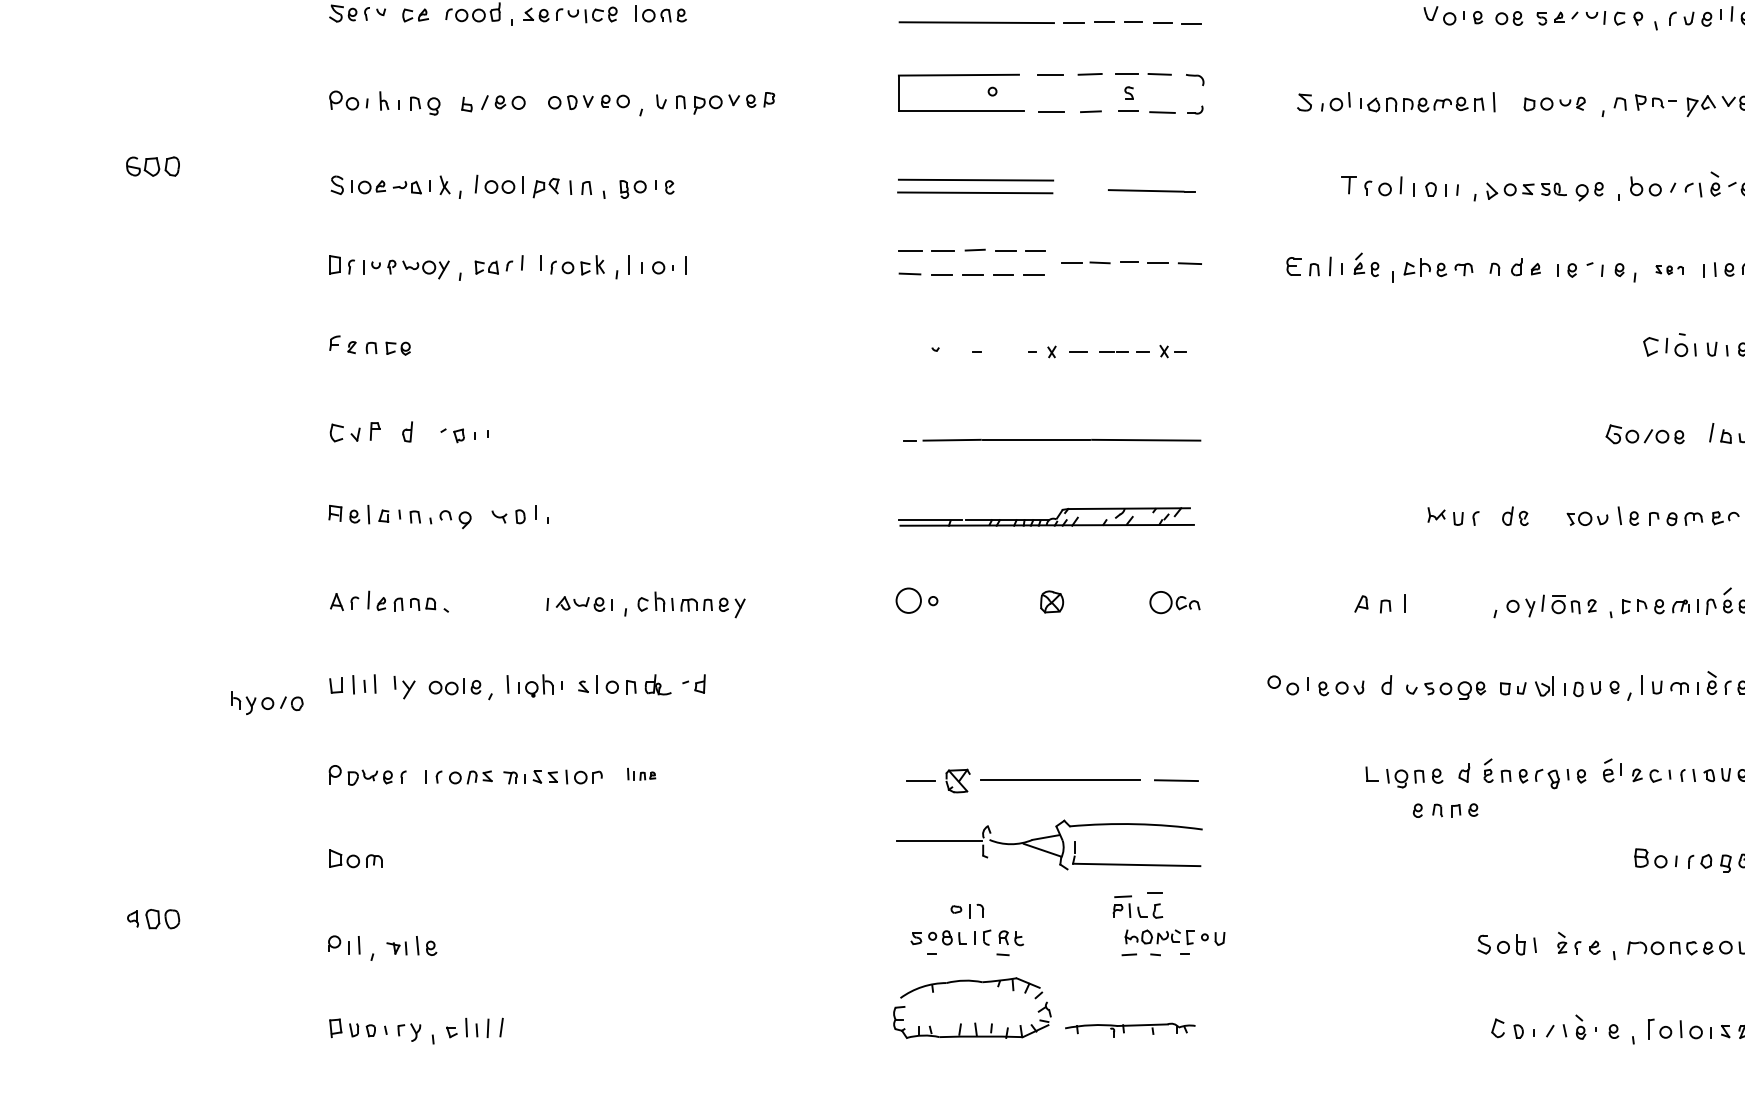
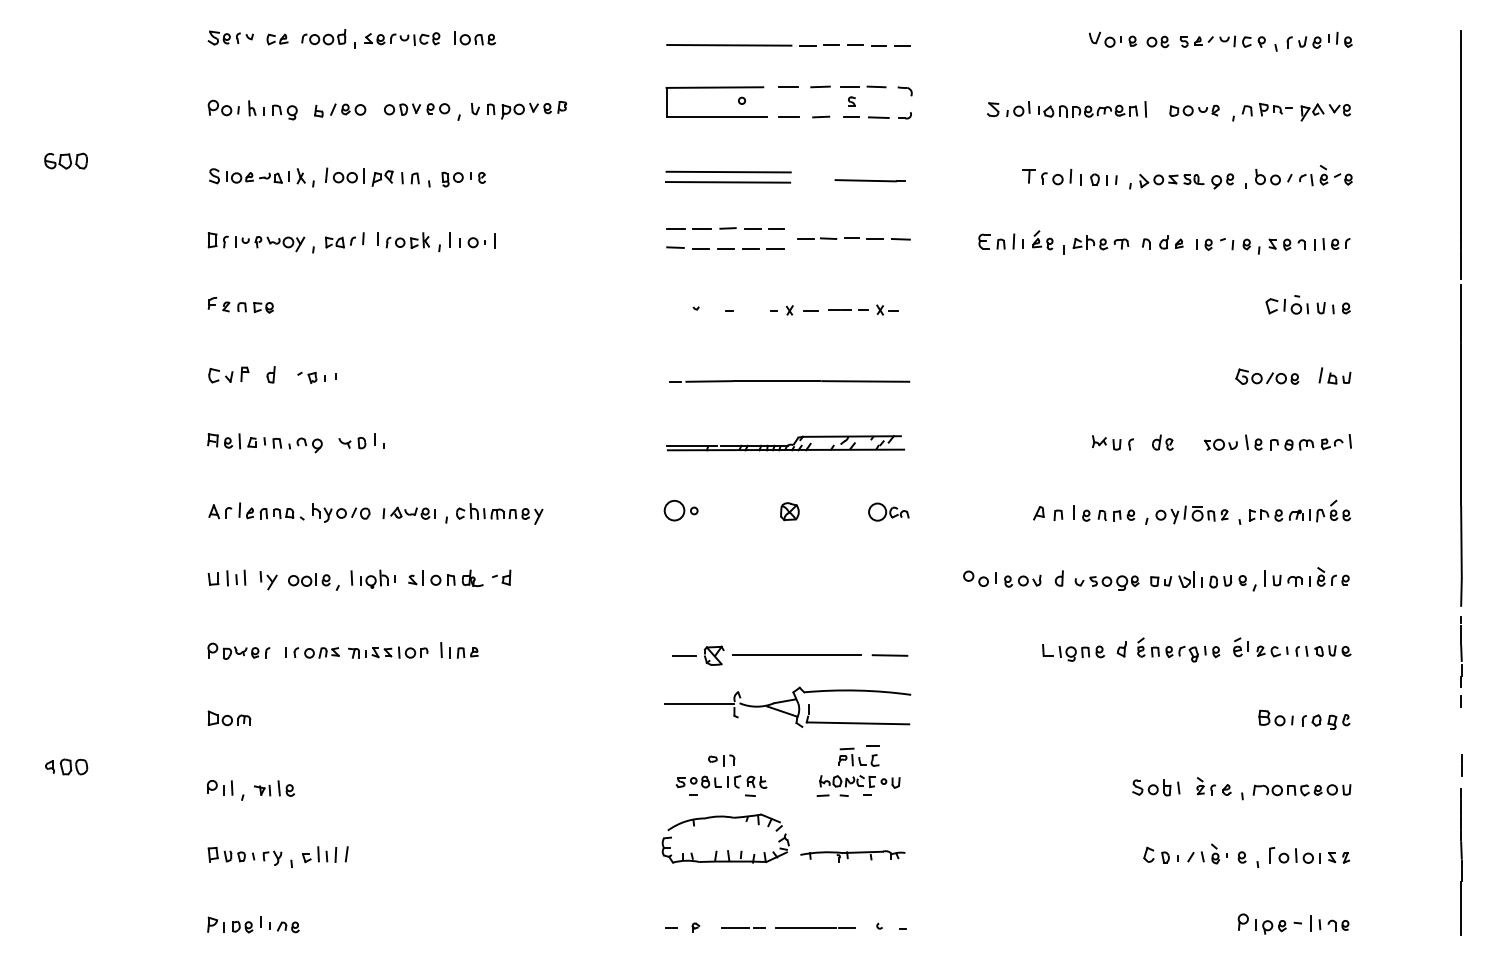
part: (1668, 270) -> (1286, 244), size x1.67
part: (267, 702) -> (341, 512), moved
part: (641, 774) -> (459, 650), size x1.67
part: (1445, 810) -> (1108, 515), moved
part: (1173, 942) -> (858, 785), moved

